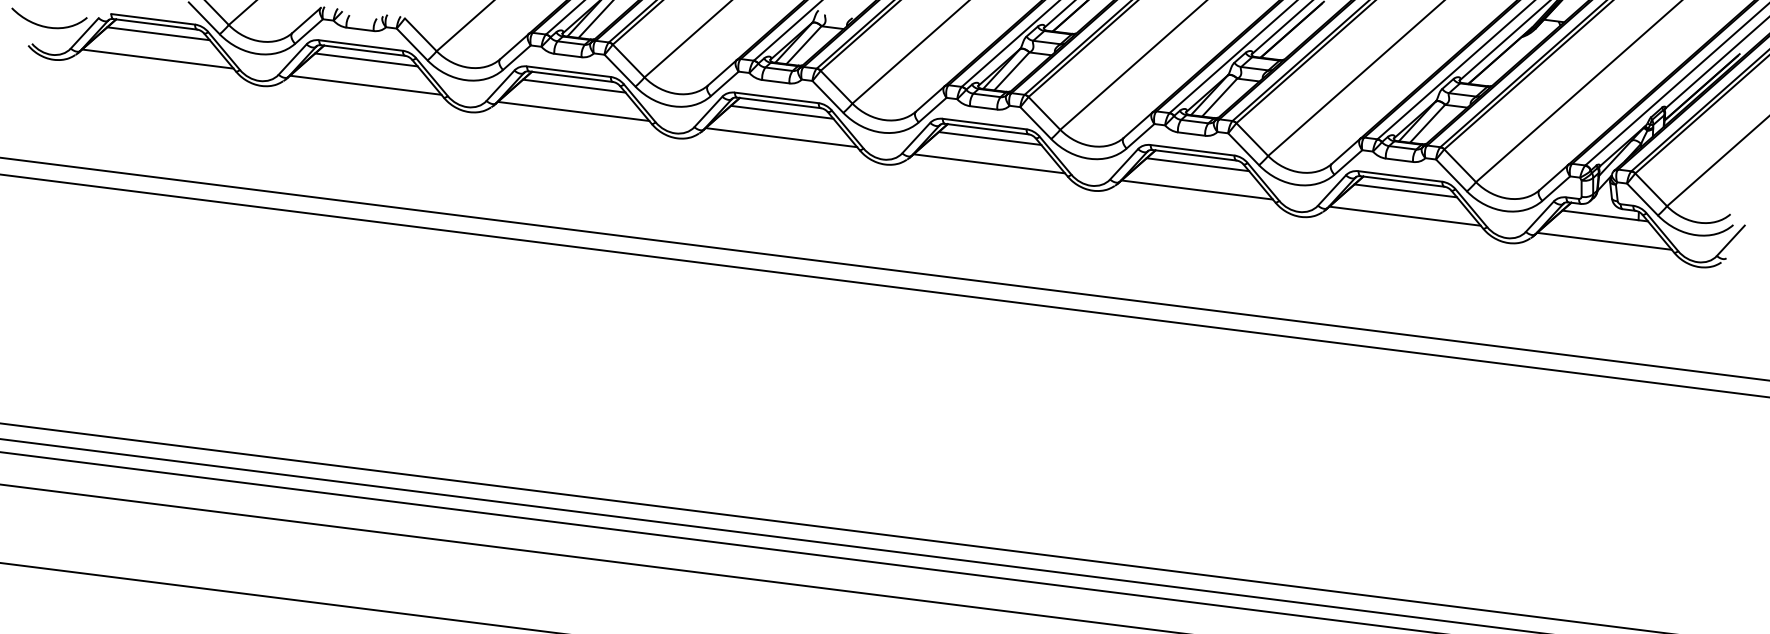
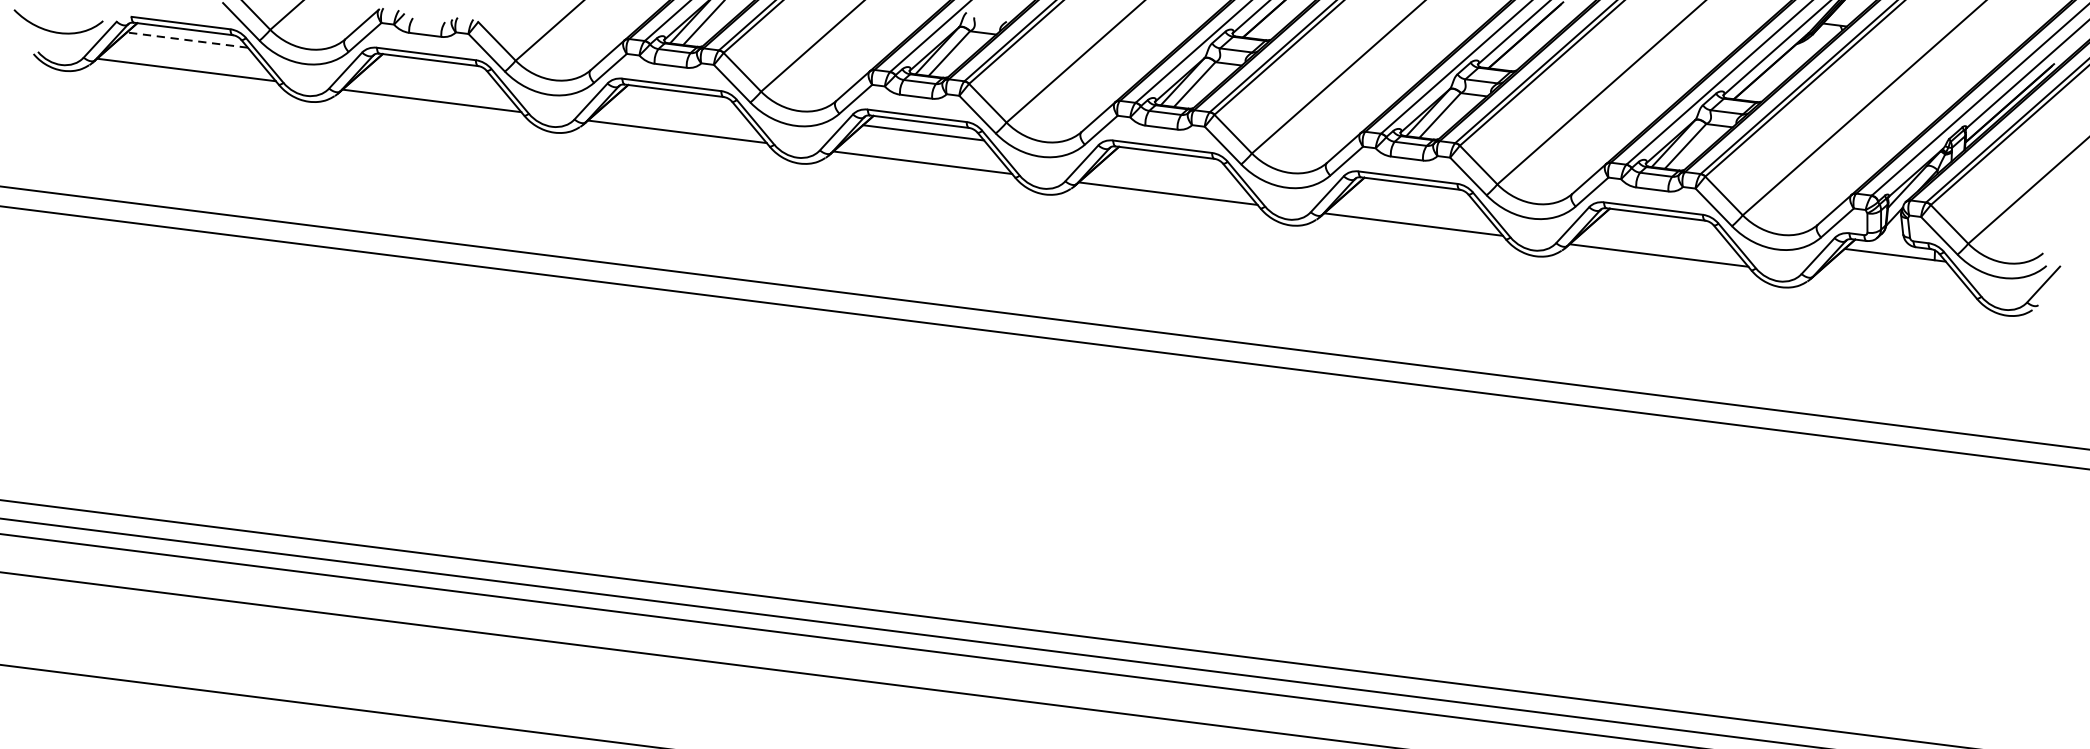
line: (158, 33) -> (187, 39), solid -> dashed
line: (366, 59) -> (432, 70), removed
line: (574, 85) -> (678, 101), removed
line: (989, 138) -> (1168, 163), removed
line: (1197, 164) -> (1413, 194), removed
line: (1405, 190) -> (1659, 225), removed
line: (1604, 240) -> (1894, 284), removed

